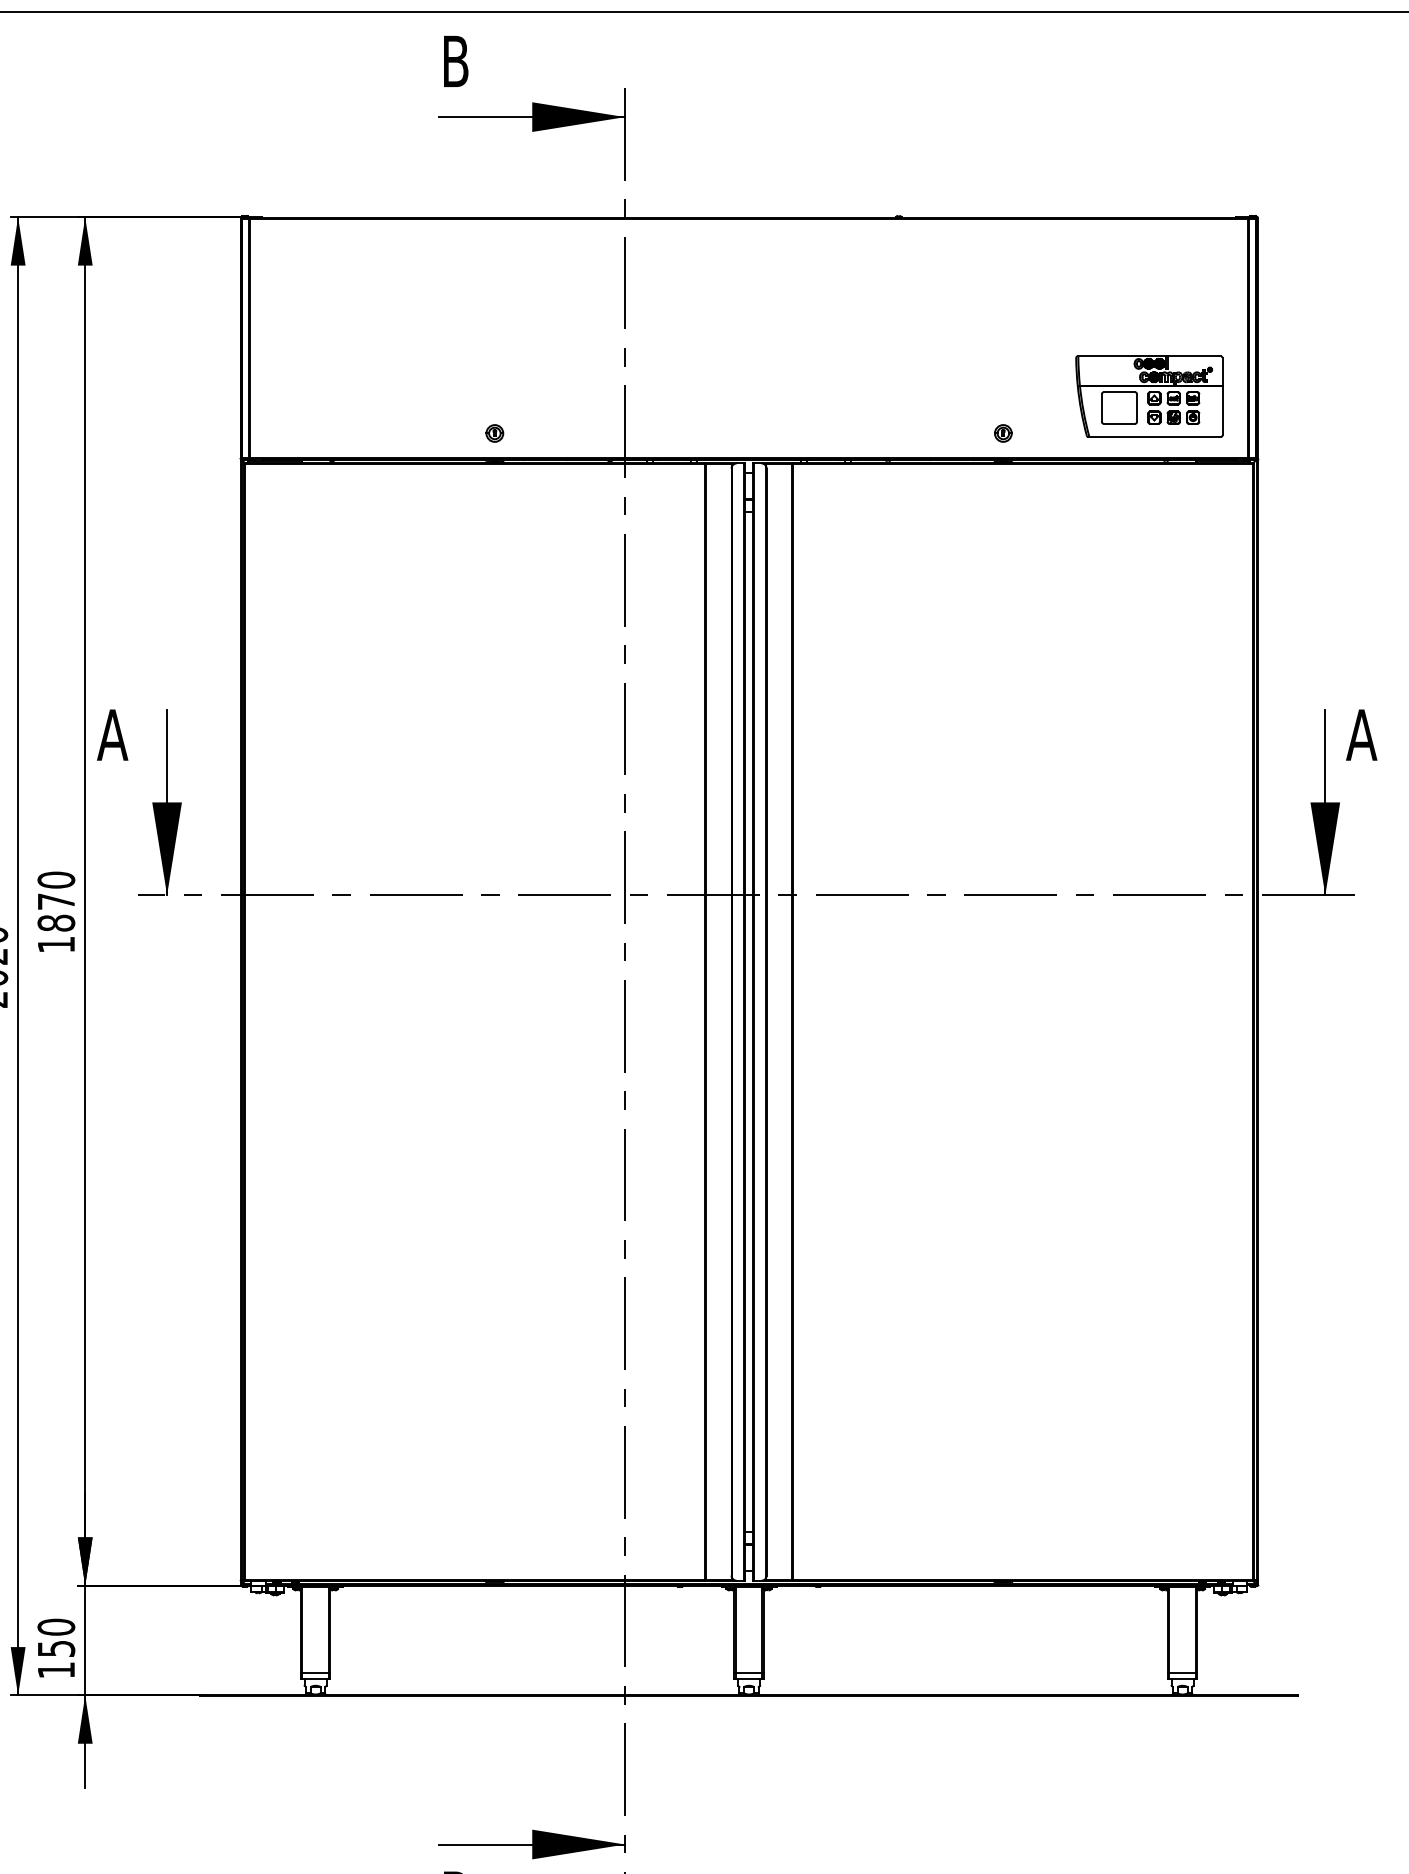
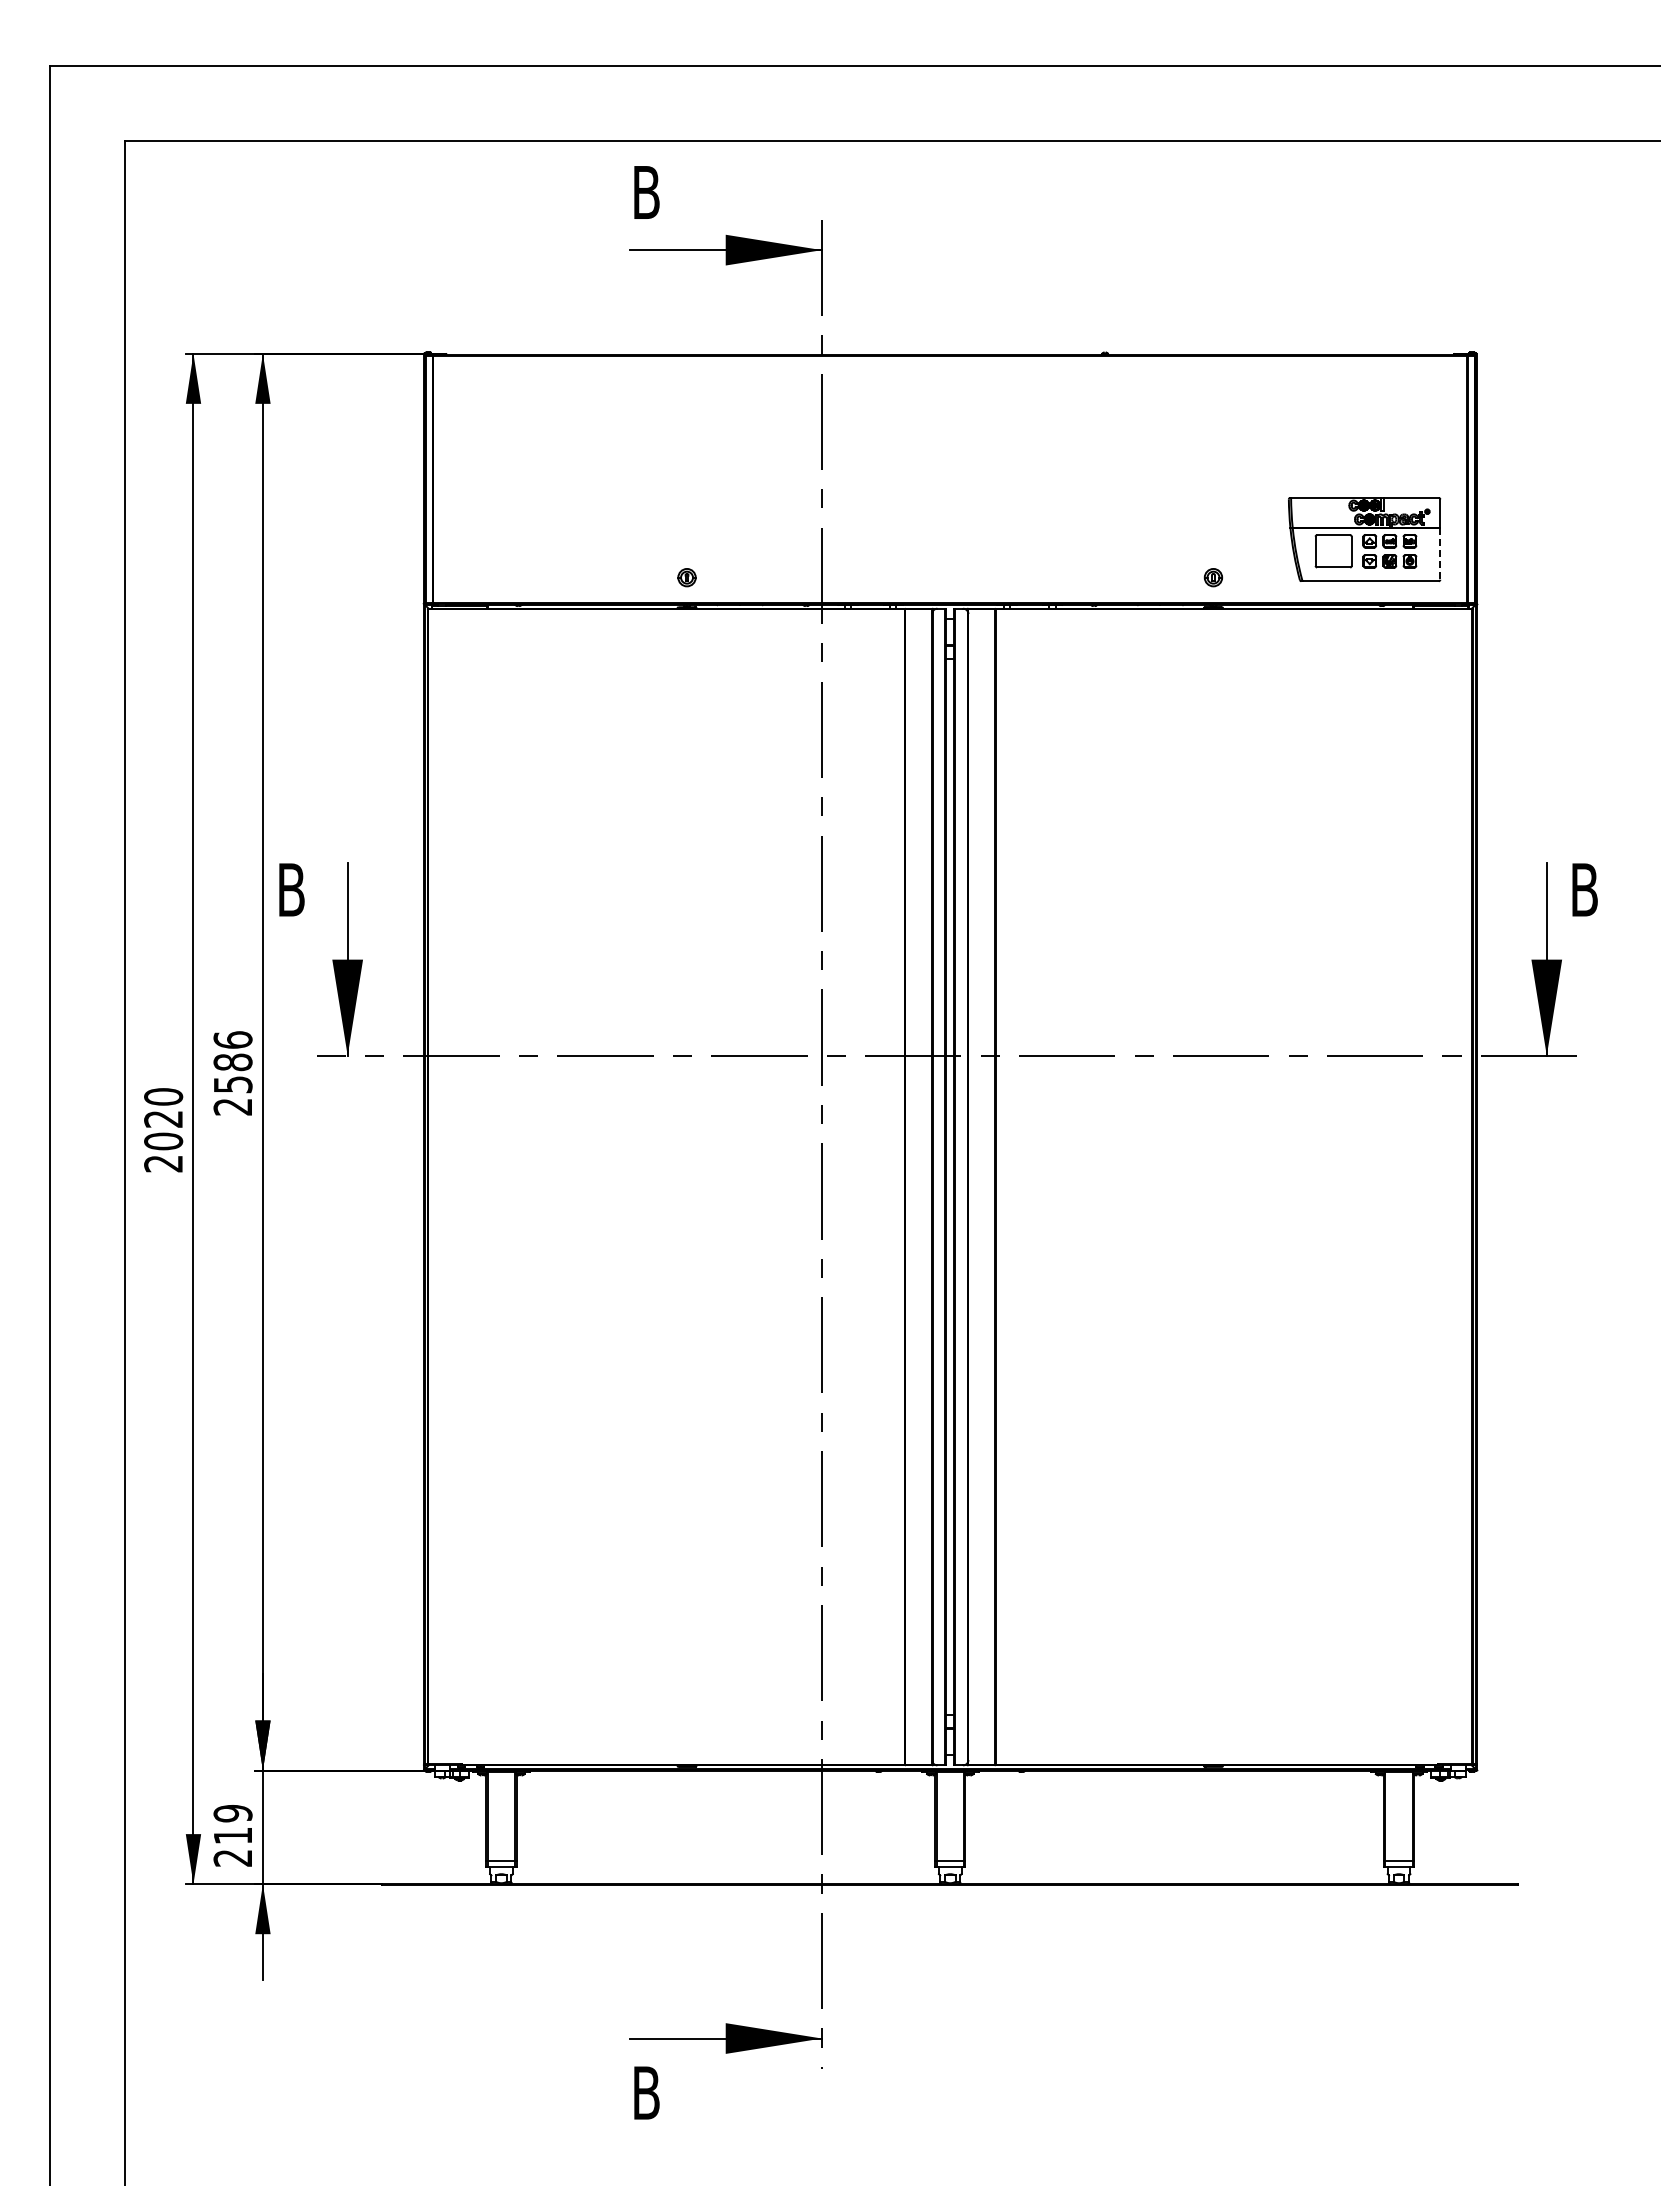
line: (1222, 410) -> (1440, 553), solid -> dashed
text: (112, 734) -> (291, 889), A -> B
text: (1361, 734) -> (1584, 889), A -> B
text: (55, 912) -> (232, 1073), 1870 -> 2586
text: (55, 1648) -> (232, 1835), 150 -> 219

